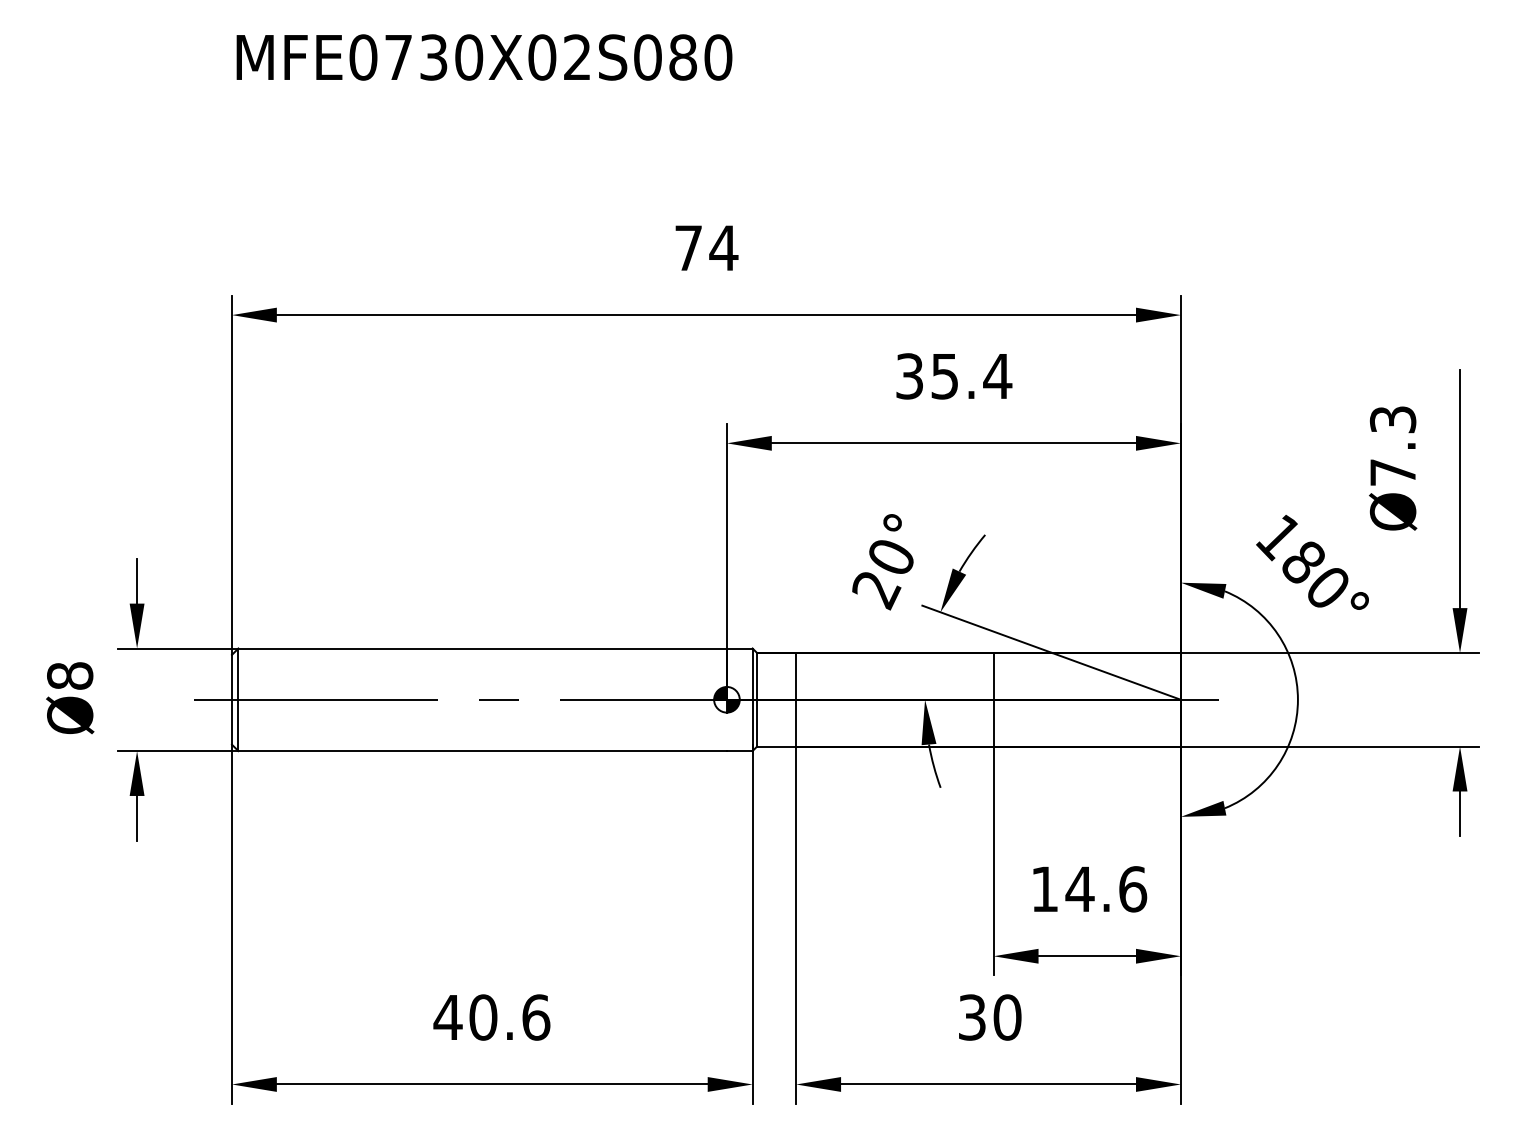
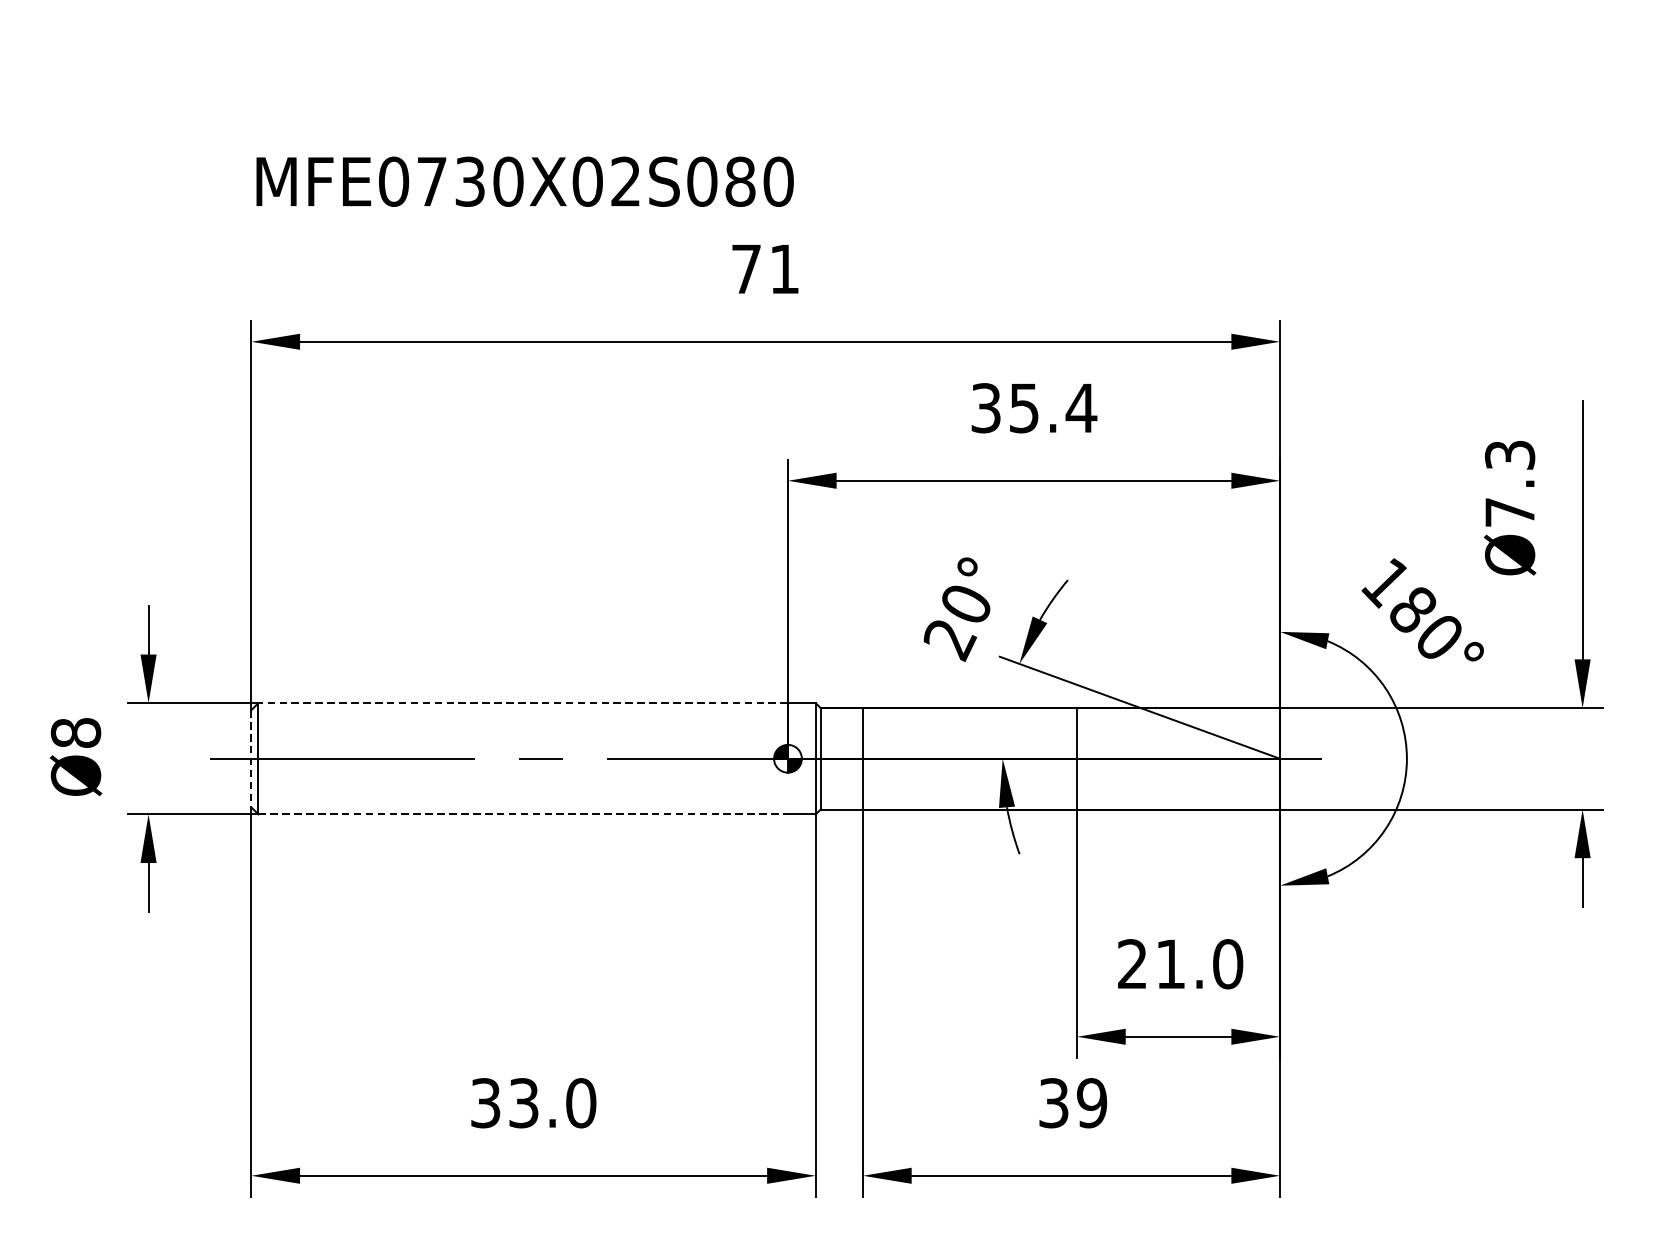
text: (484, 57) -> (525, 181), moved
text: (723, 247) -> (784, 268), 74 -> 71
line: (482, 648) -> (522, 703), solid -> dashed
line: (231, 699) -> (250, 758), solid -> dashed
line: (483, 751) -> (524, 814), solid -> dashed
text: (1089, 889) -> (1180, 964), 14.6 -> 21.0
text: (491, 1017) -> (532, 1103), 40.6 -> 33.0
text: (1007, 1017) -> (1092, 1103), 30 -> 39

